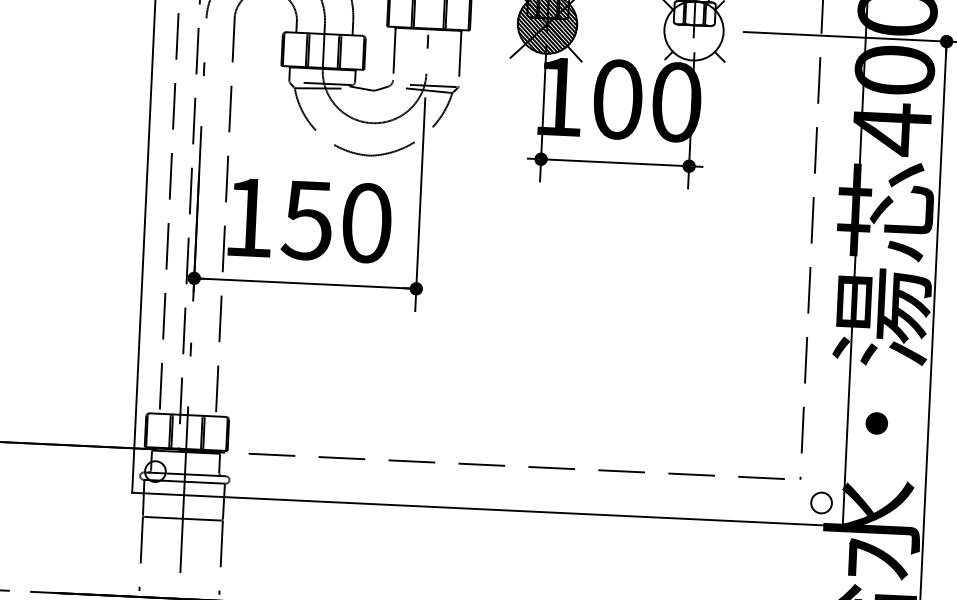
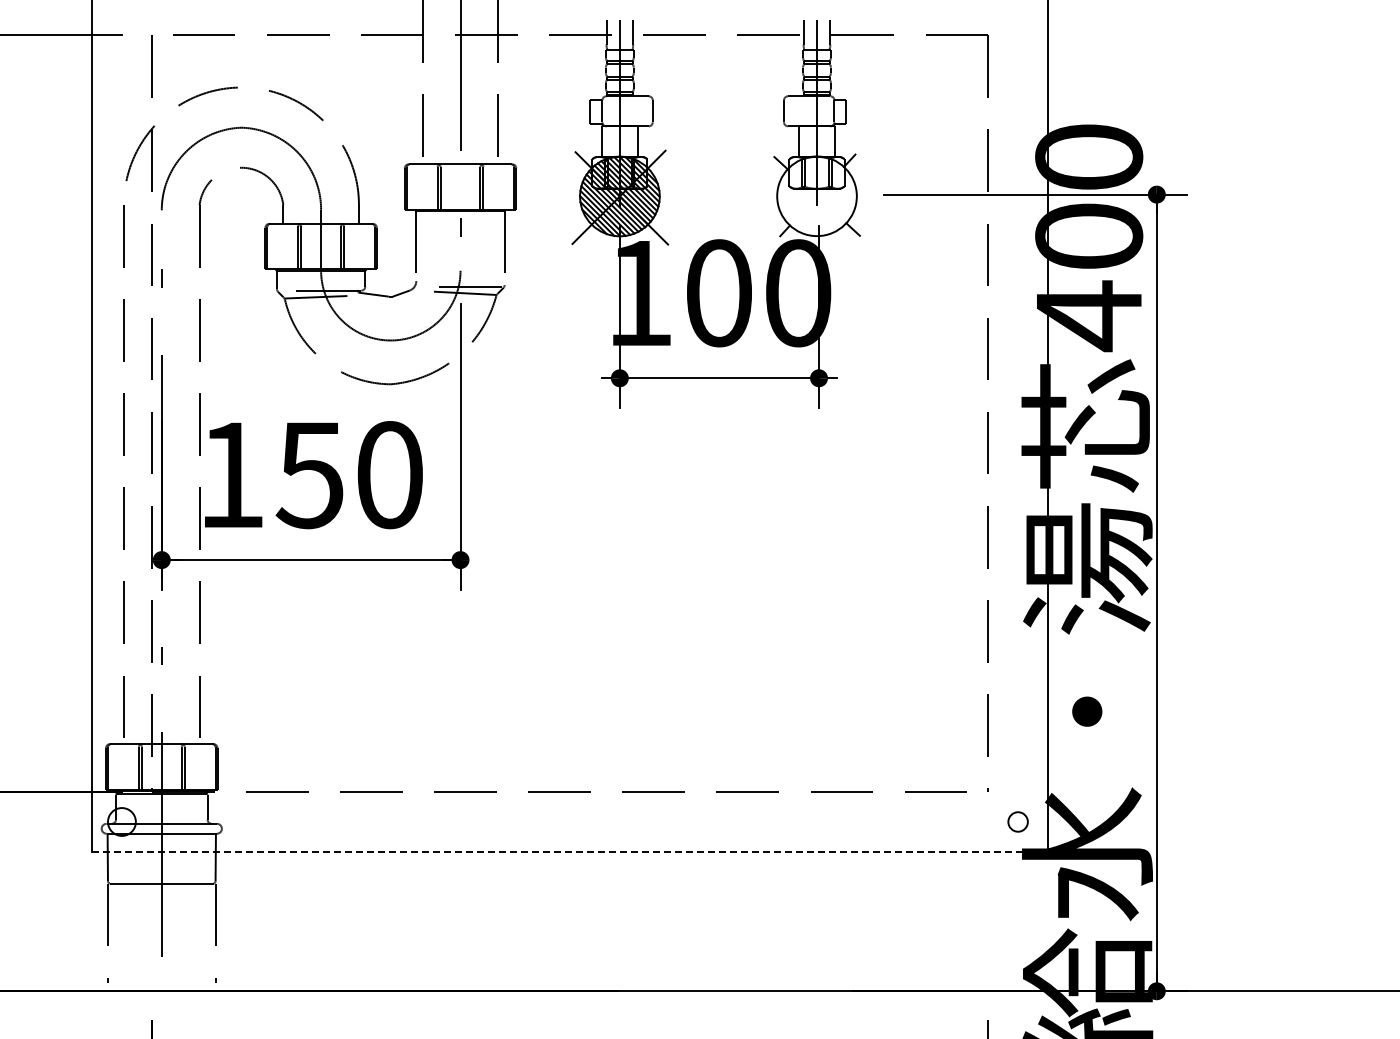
circle: (821, 502) -> (1017, 821), size x0.7
line: (487, 509) -> (570, 851), solid -> dashed

